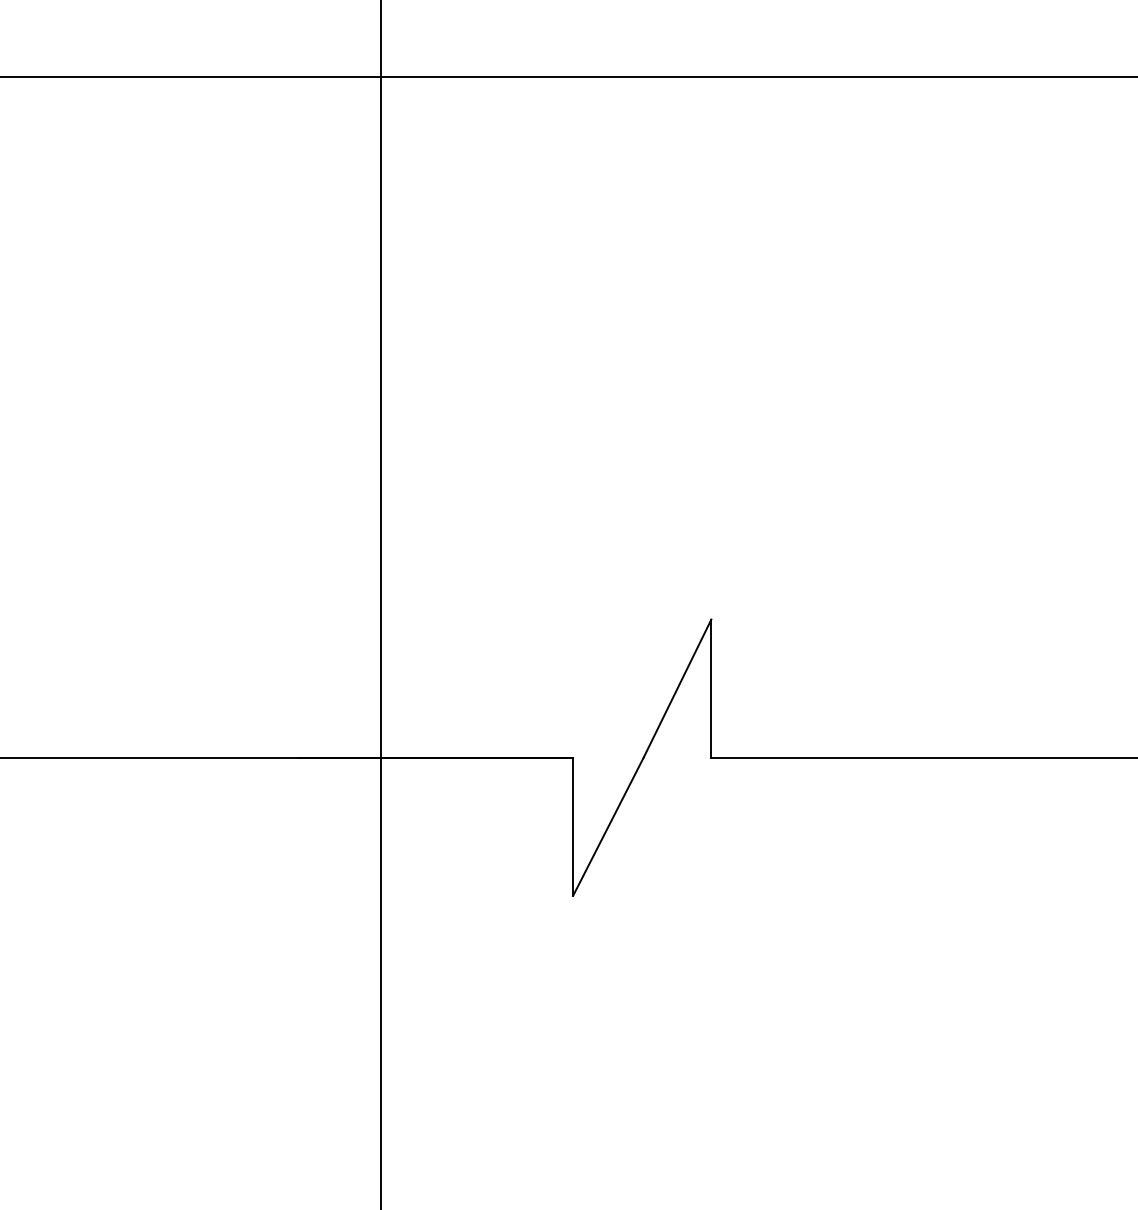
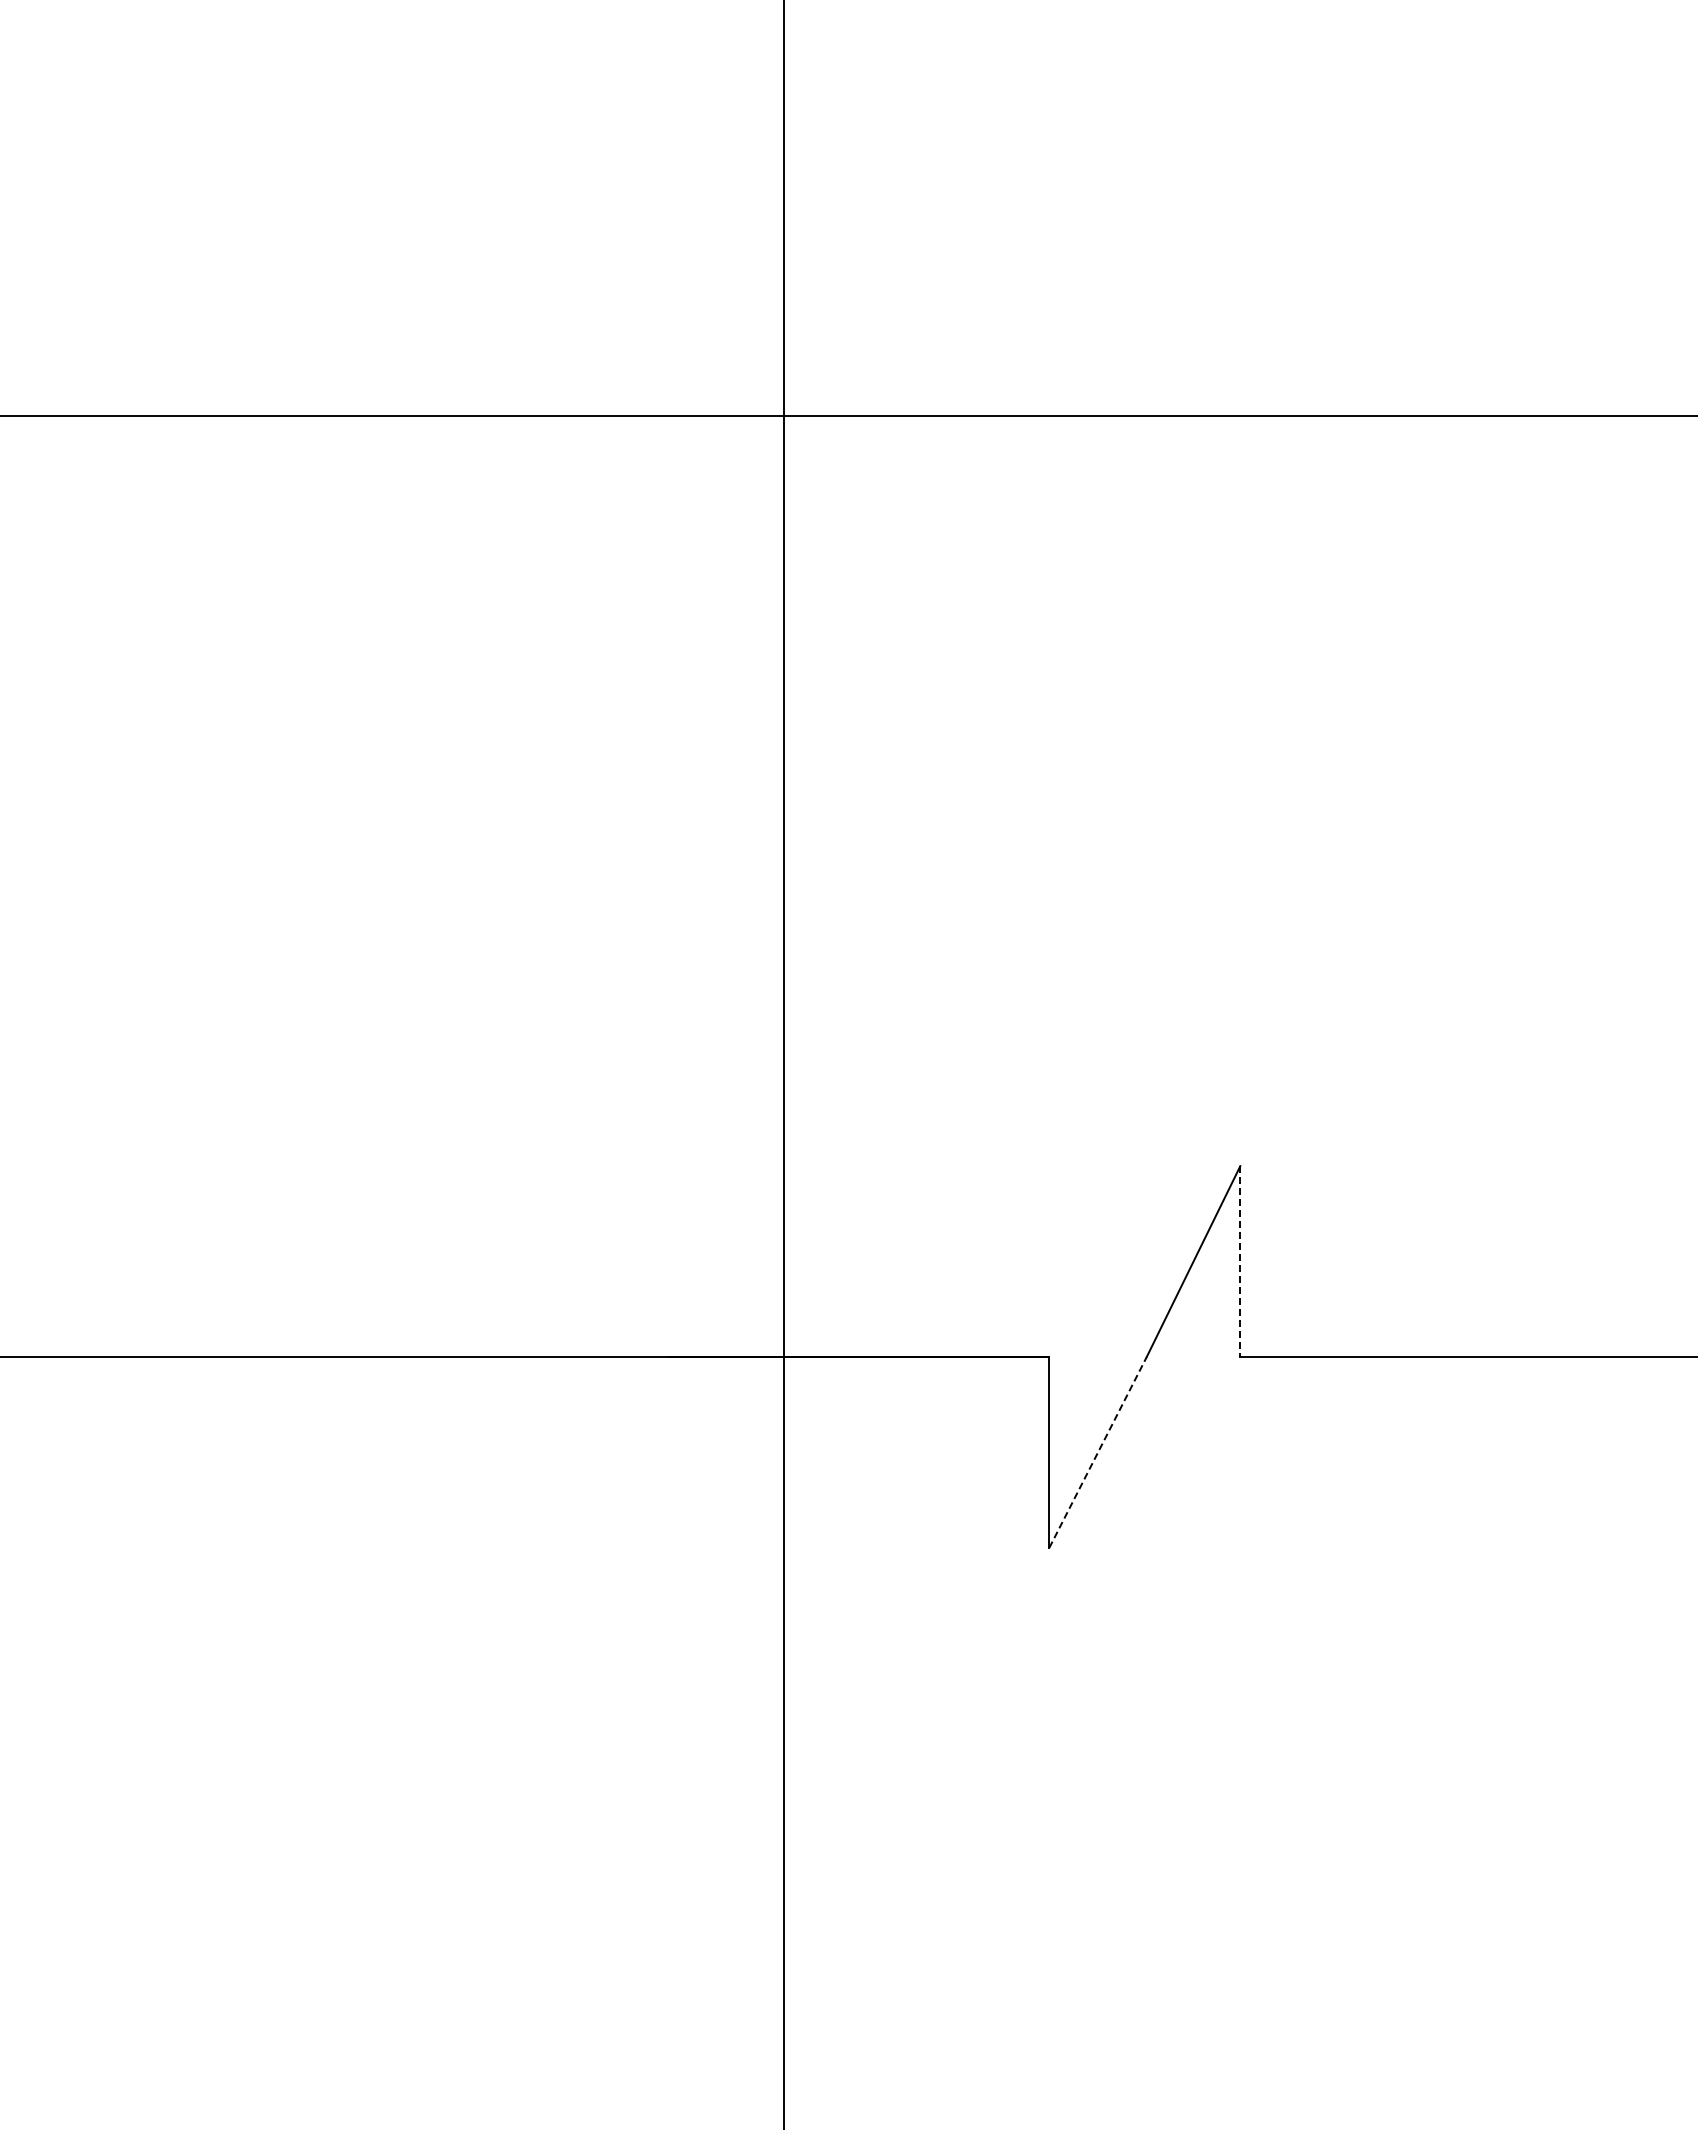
line: (711, 689) -> (1240, 1262), solid -> dashed
line: (608, 825) -> (1098, 1451), solid -> dashed

